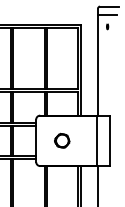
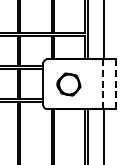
part: (62, 140) -> (69, 83), size x1.6
line: (96, 140) -> (102, 83), solid -> dashed
line: (109, 140) -> (115, 83), solid -> dashed

